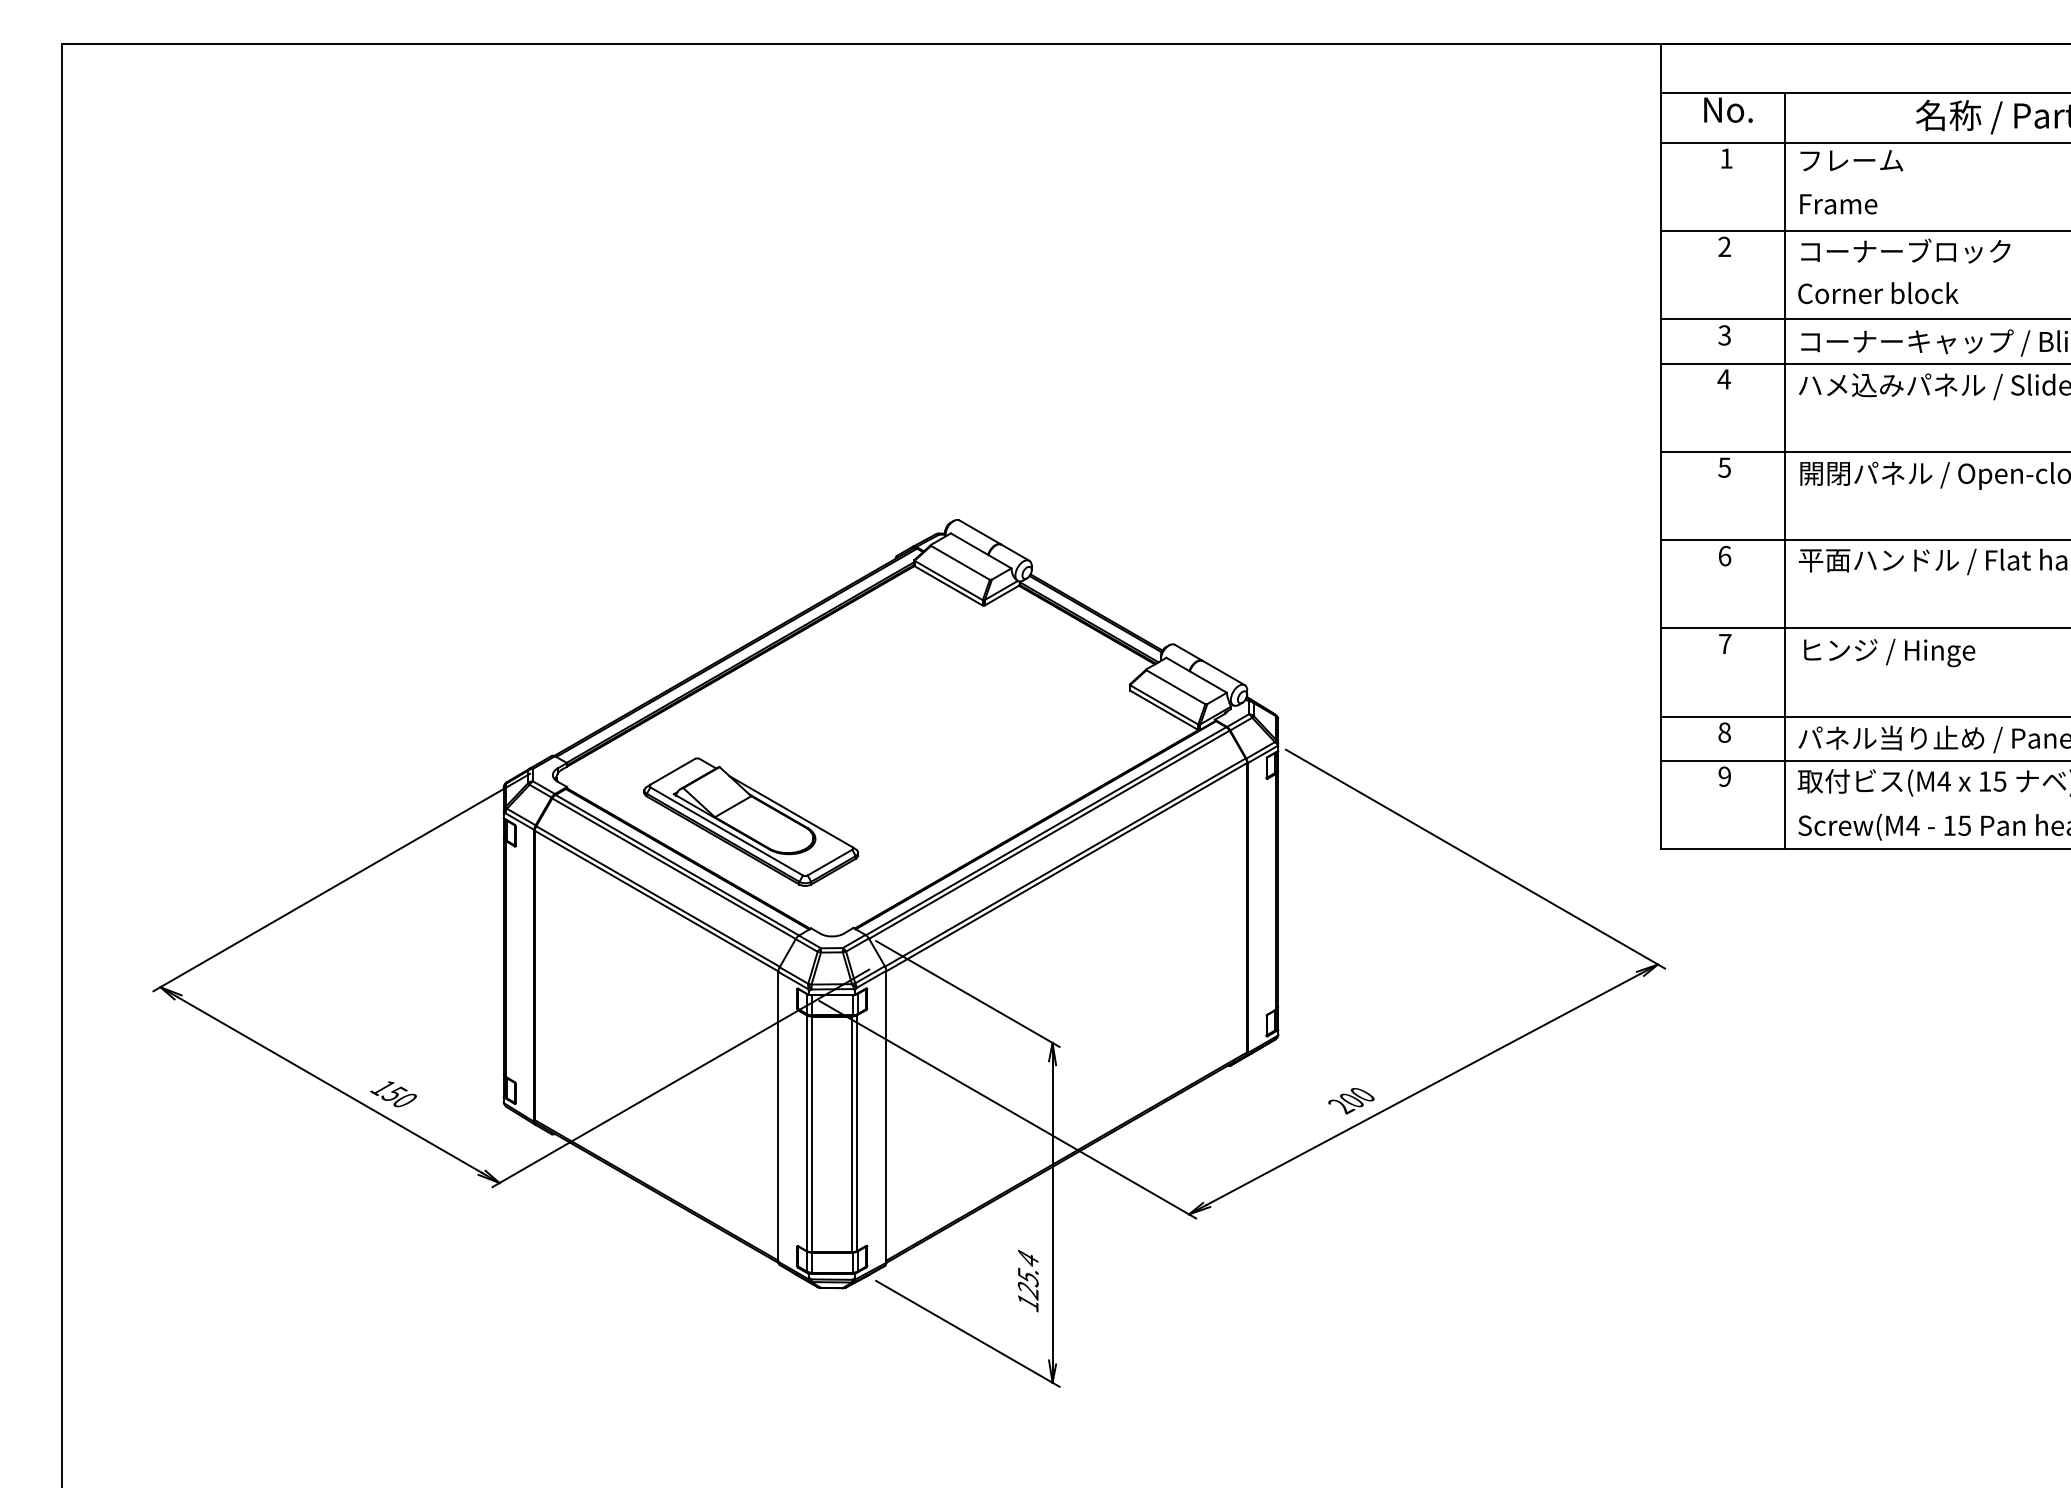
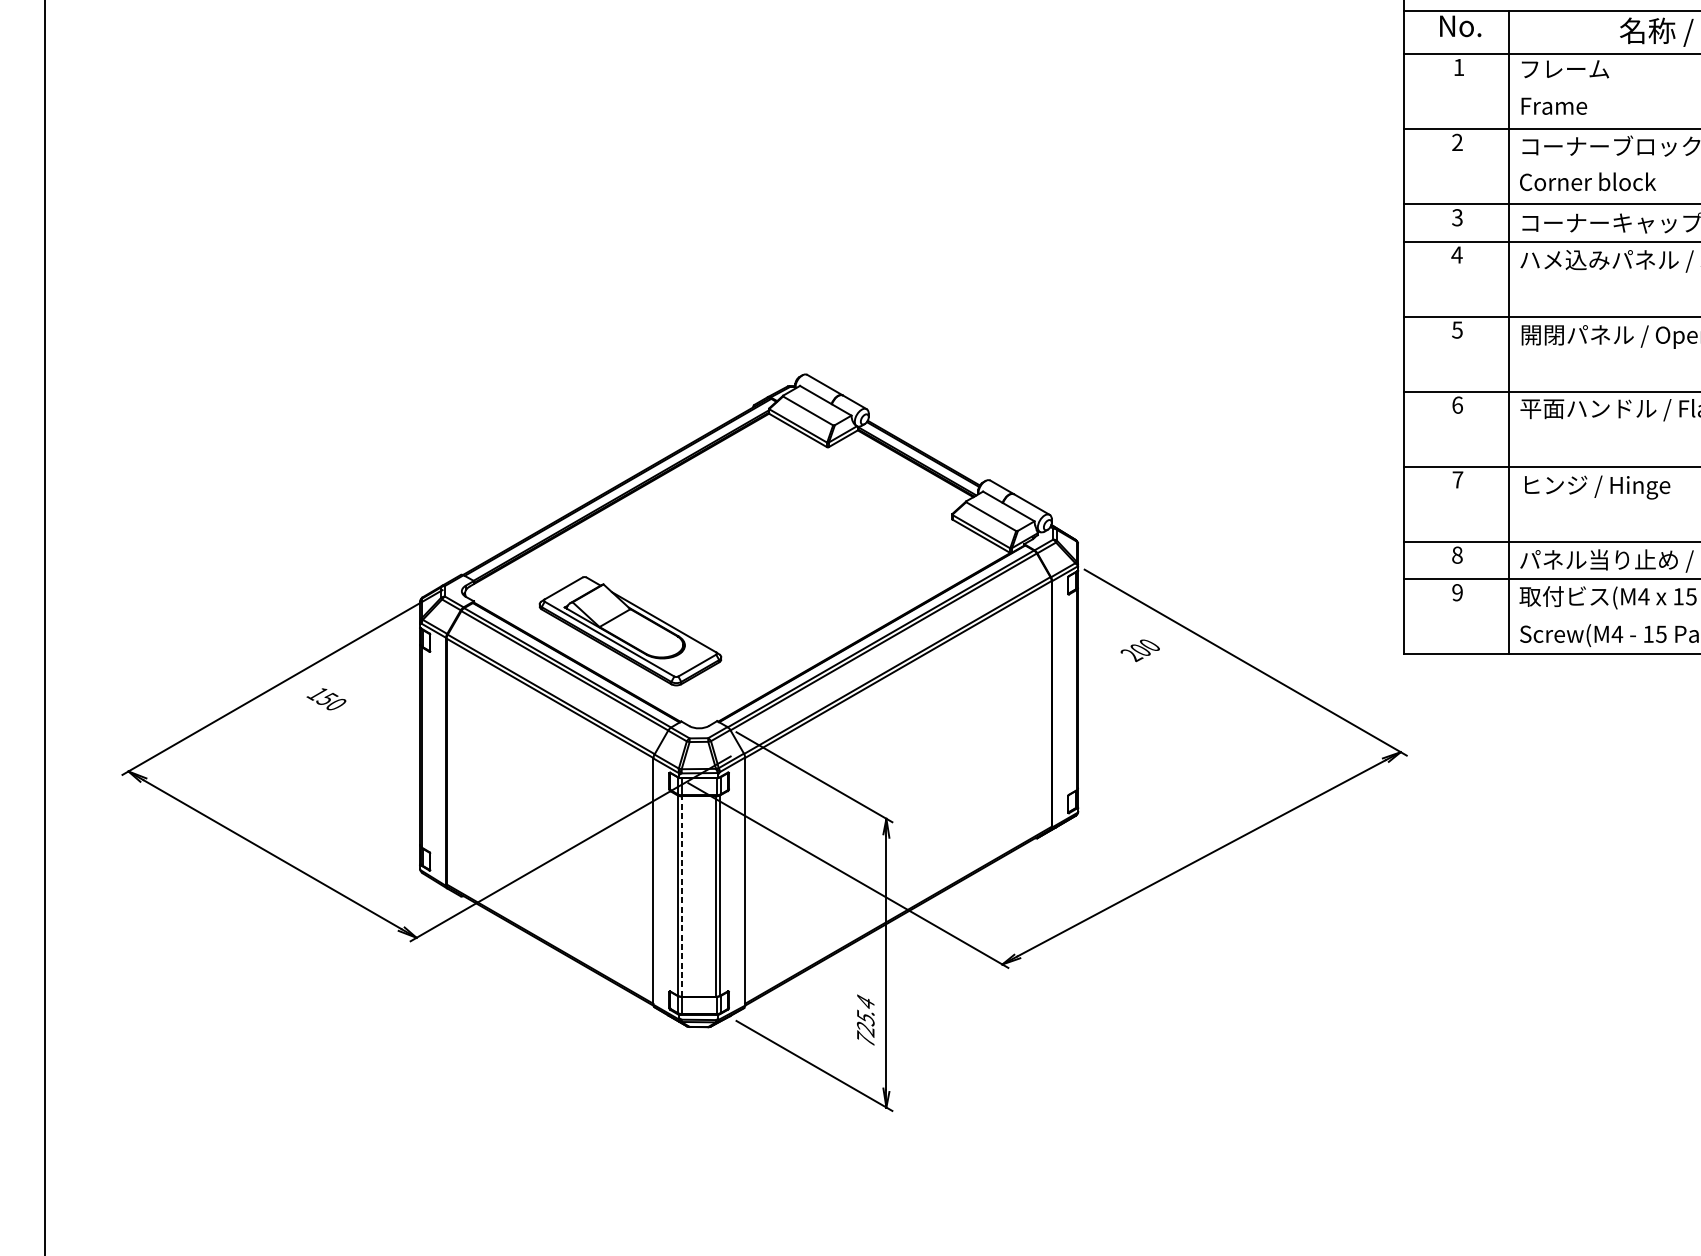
text: (393, 1094) -> (326, 699), moved
text: (1351, 1101) -> (1140, 651), moved
line: (811, 1134) -> (681, 896), solid -> dashed
text: (1028, 1301) -> (865, 1038), 125.4 -> 725.4

